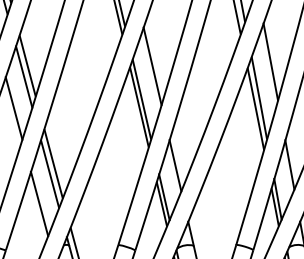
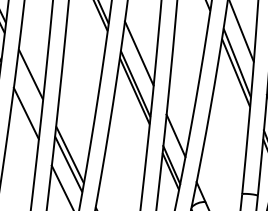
line: (24, 76) -> (29, 84), removed

